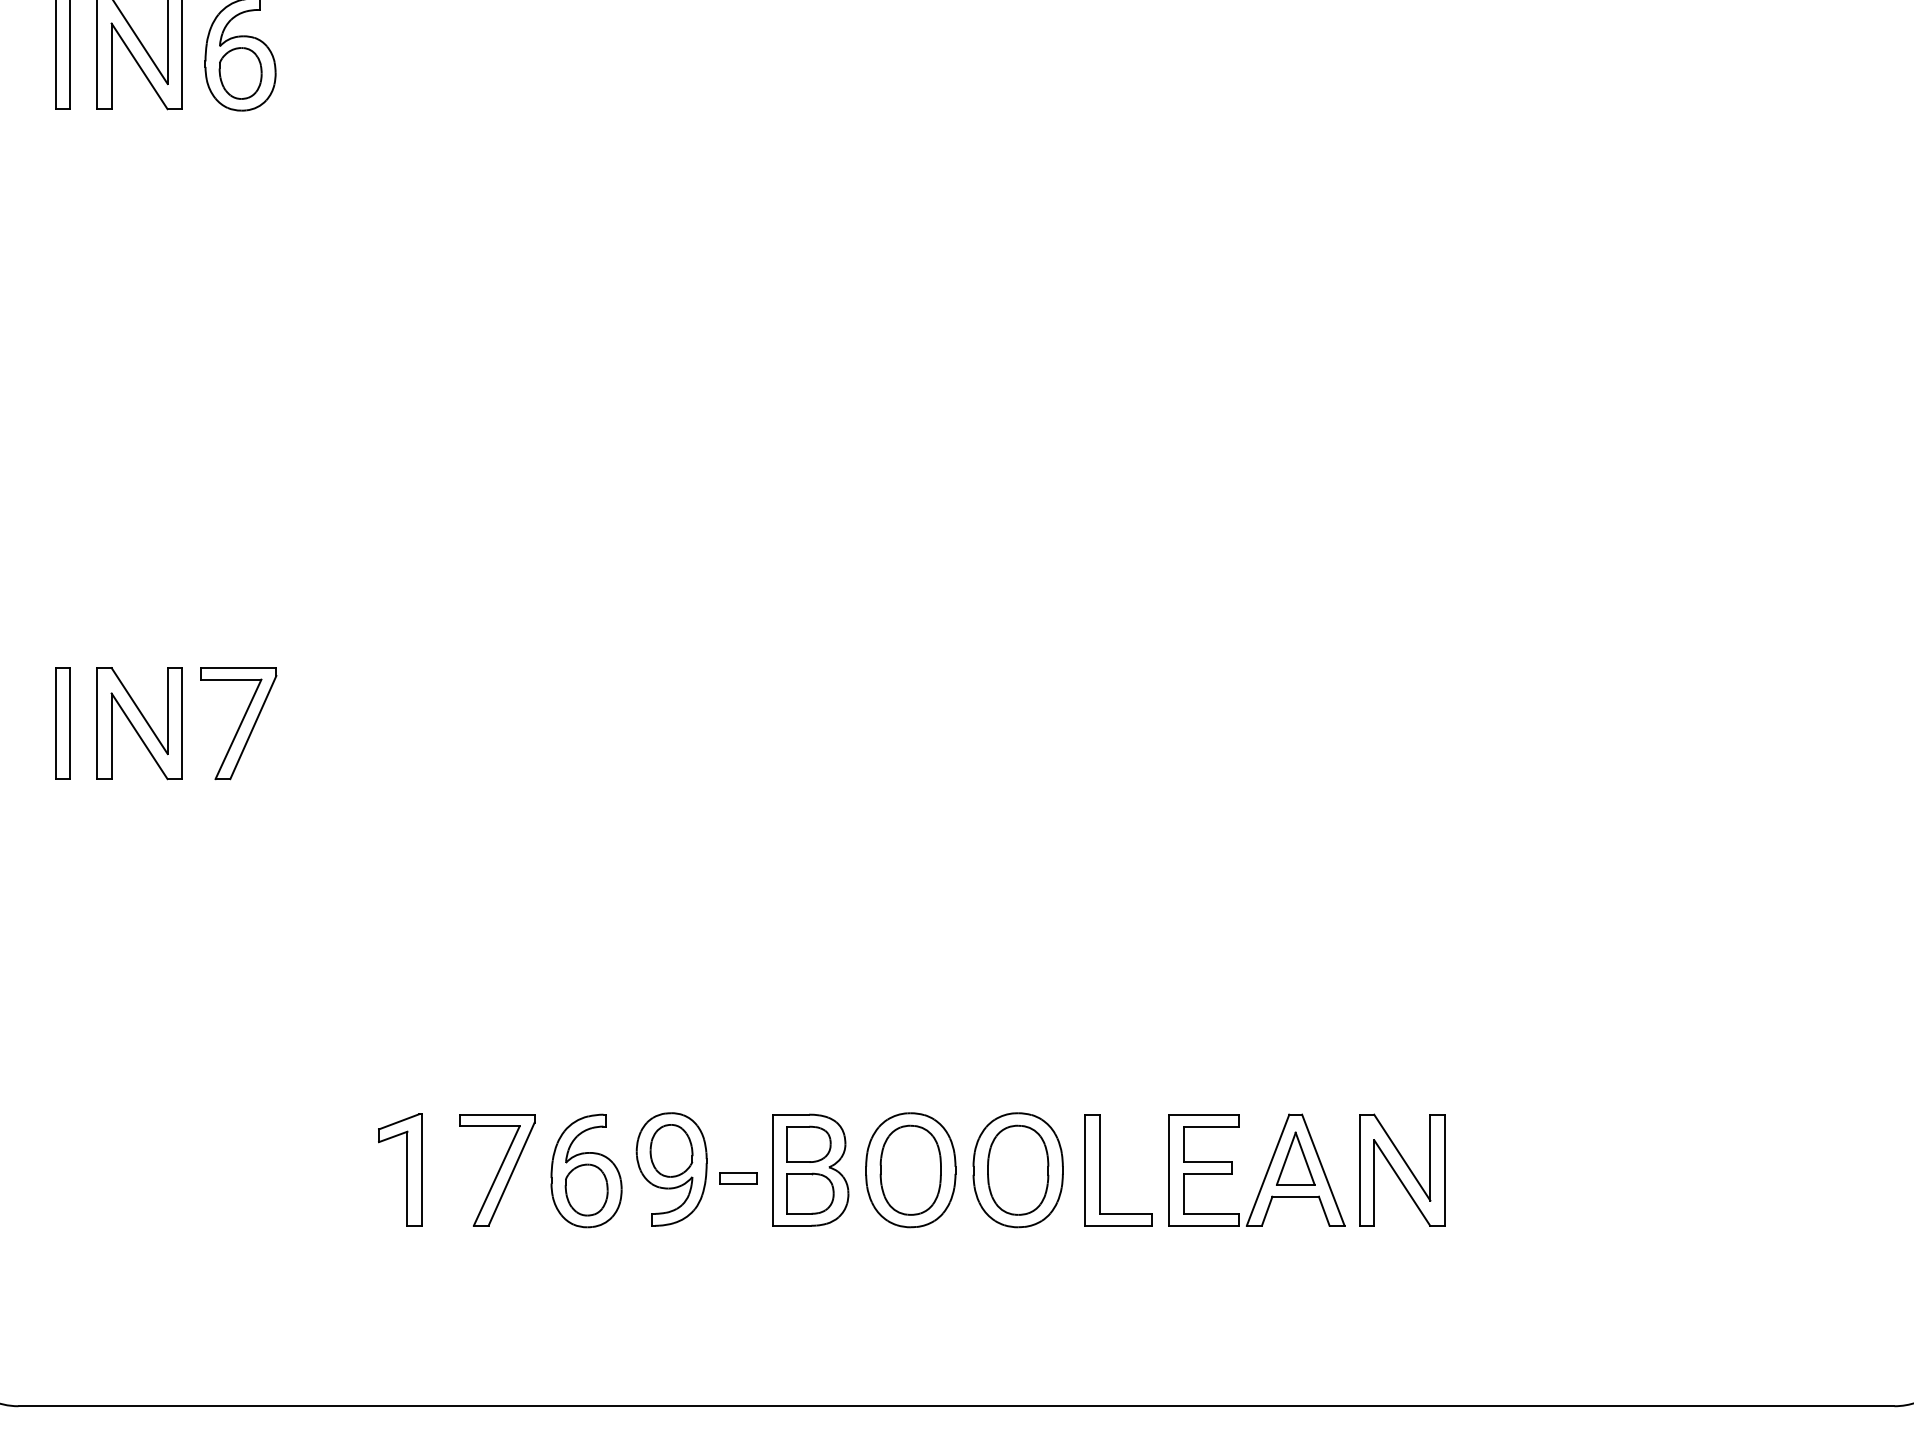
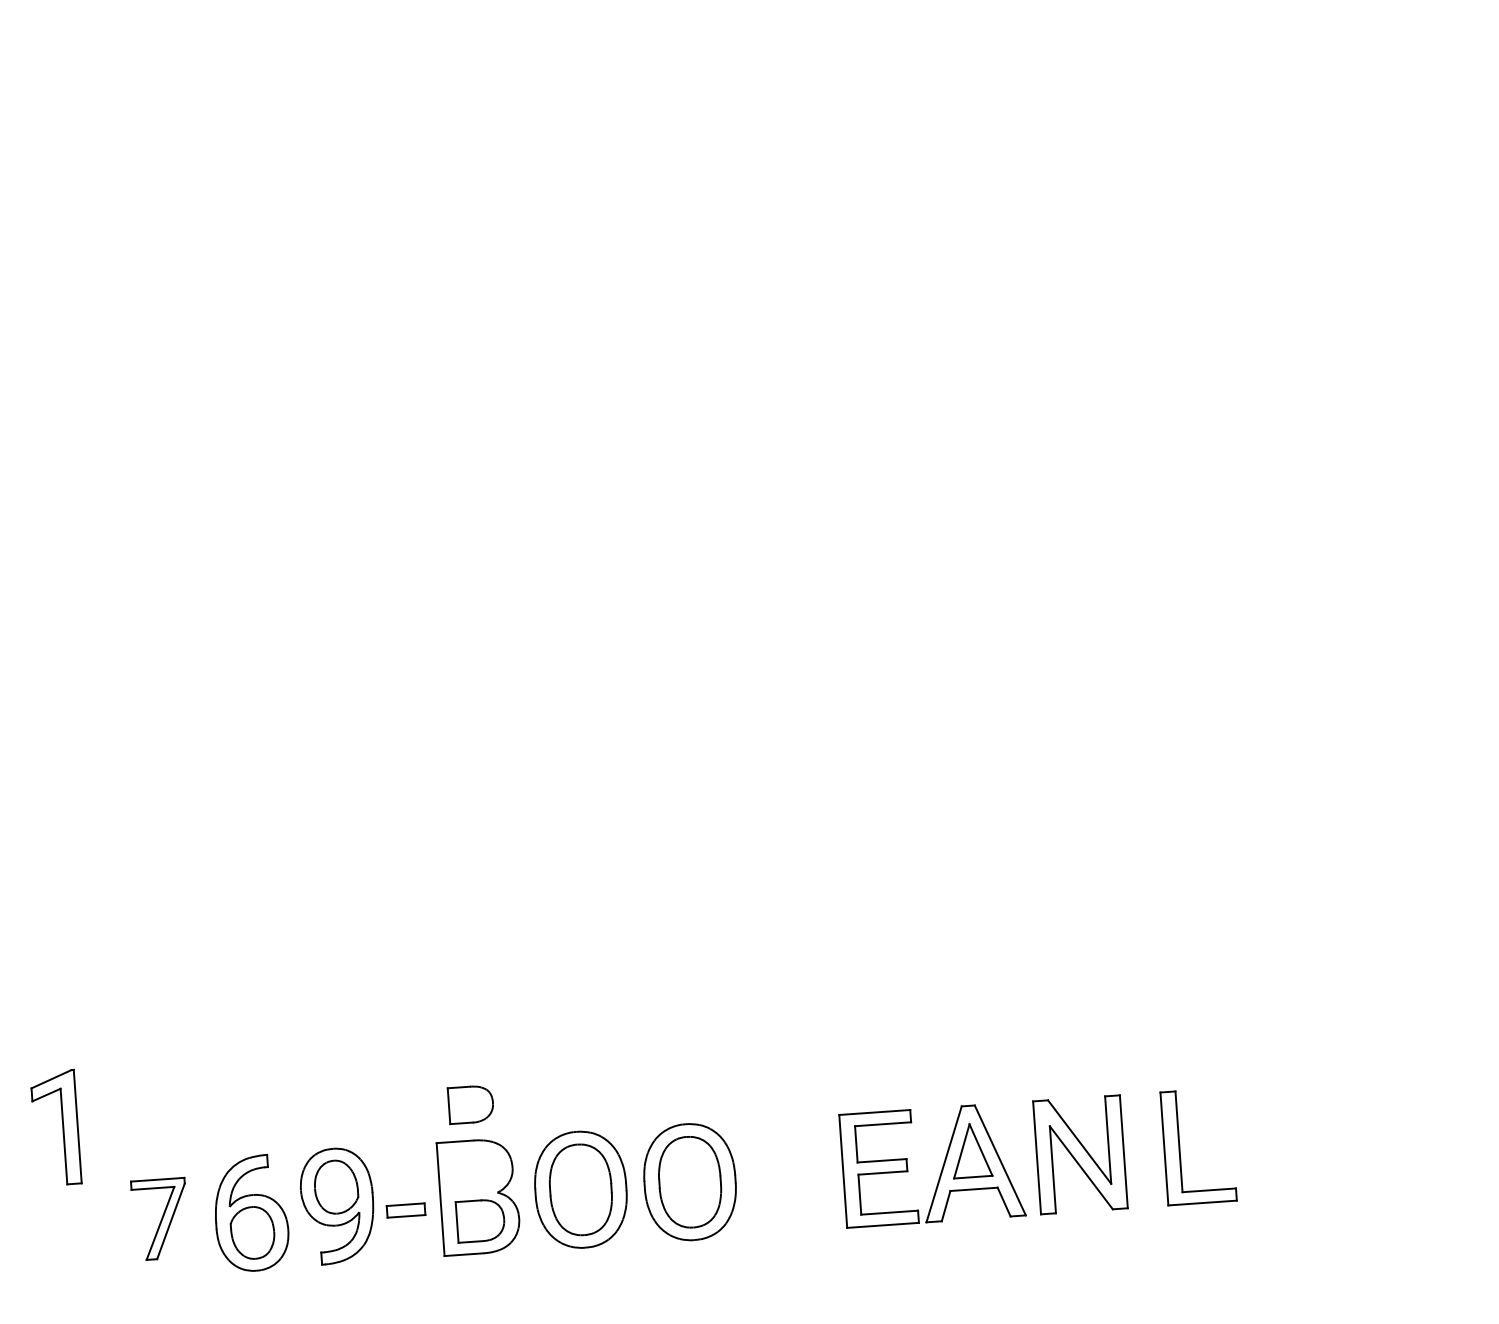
part: (808, 1143) -> (470, 1103), moved
part: (400, 1169) -> (56, 1127), moved
part: (497, 1170) -> (160, 1219), size x0.7
part: (1100, 1170) -> (1180, 1148), moved

